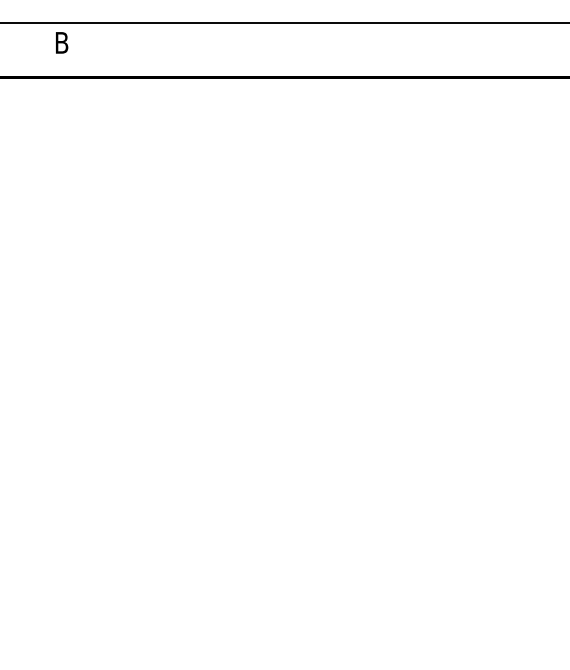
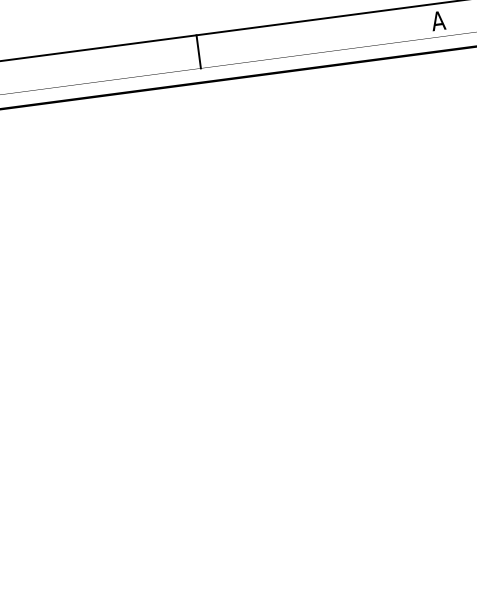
line: (328, 42) -> (198, 52), added

